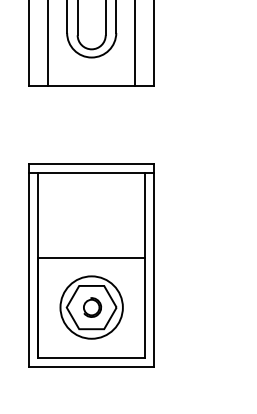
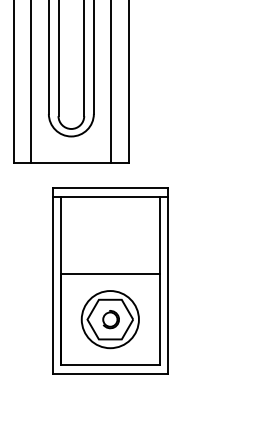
part: (91, 264) -> (110, 280), moved

